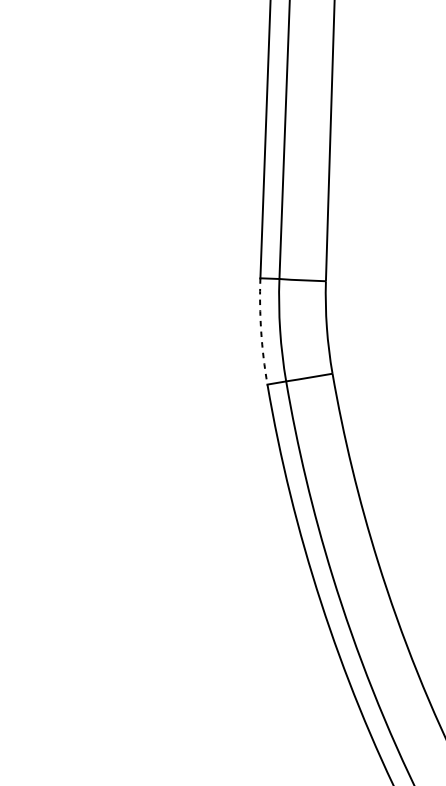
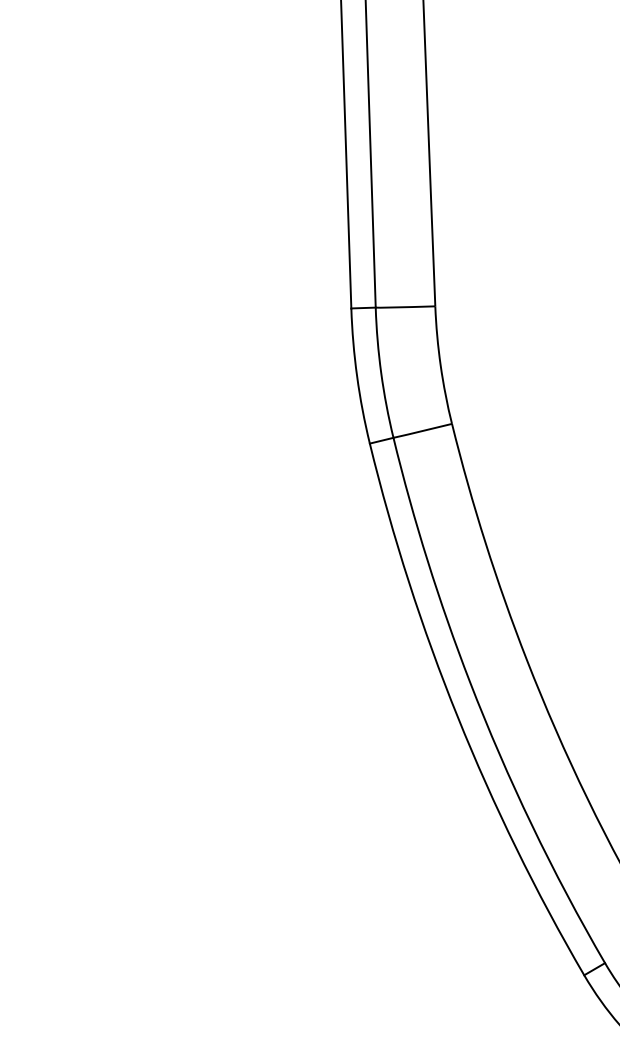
arc: (261, 331) -> (357, 376), dashed -> solid

